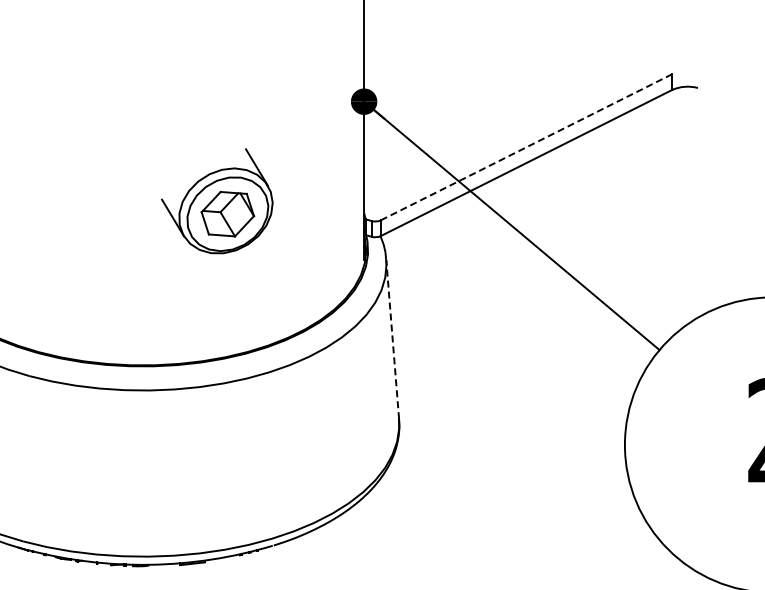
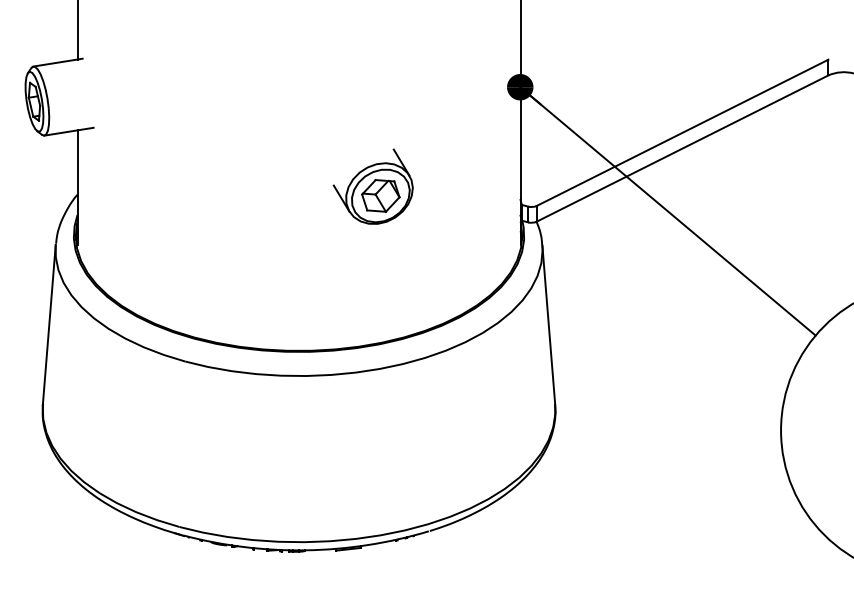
line: (526, 147) -> (682, 133), dashed -> solid
part: (216, 200) -> (372, 186), size x0.71
line: (392, 339) -> (548, 325), dashed -> solid

